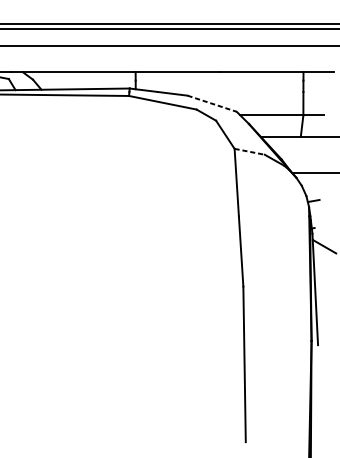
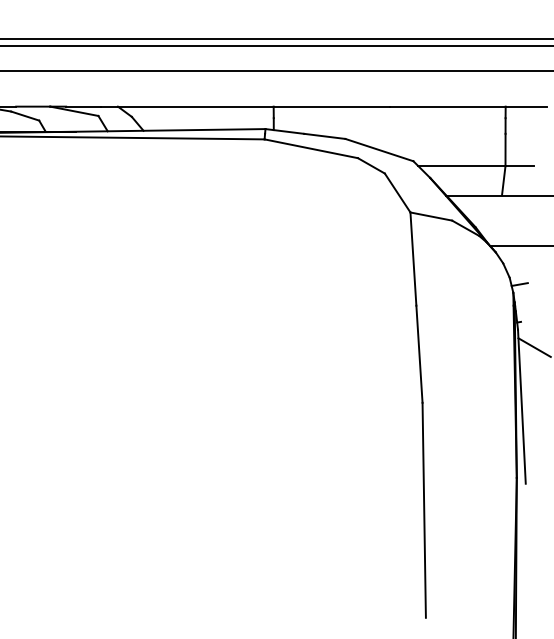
line: (212, 104) -> (379, 150), dashed -> solid
line: (249, 151) -> (431, 216), dashed -> solid

